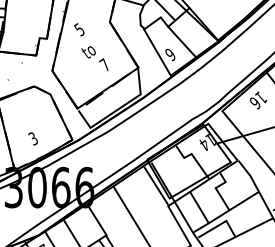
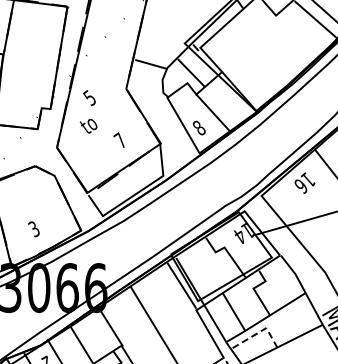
text: (88, 52) -> (88, 126), moved
text: (170, 54) -> (199, 127), 9 -> 8
line: (221, 223) -> (260, 331), solid -> dashed

